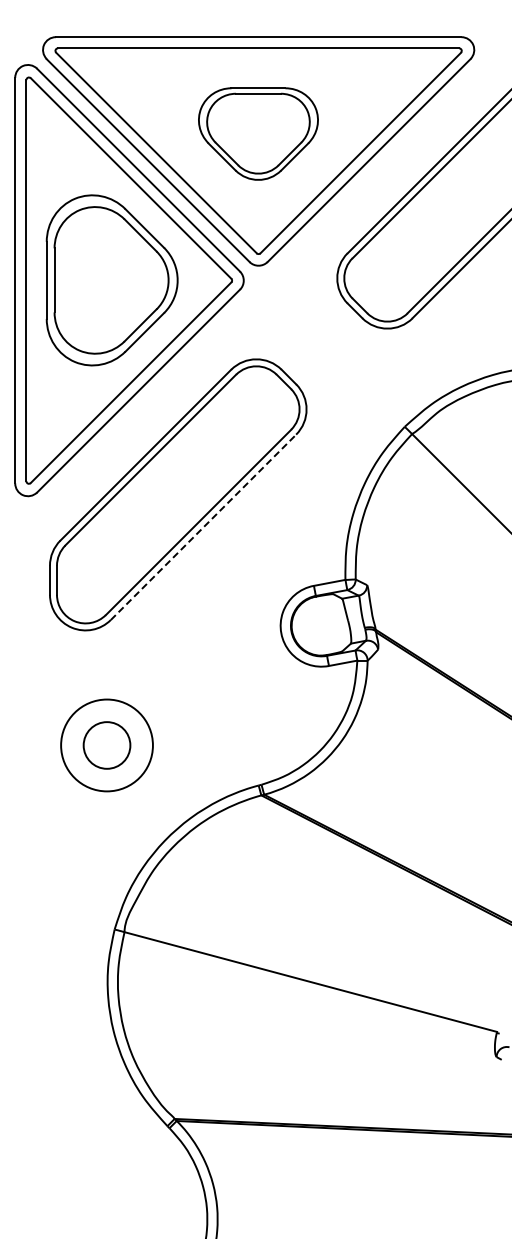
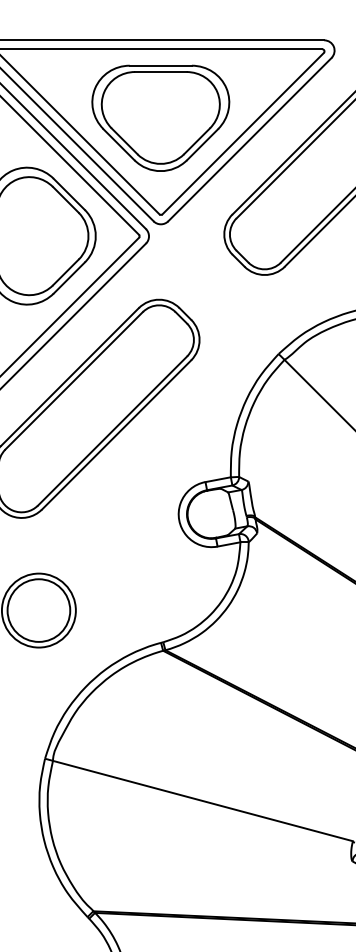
part: (258, 133) -> (160, 117), size x1.43
line: (203, 527) -> (116, 435), dashed -> solid
circle: (106, 745) -> (38, 610), size x1.67

